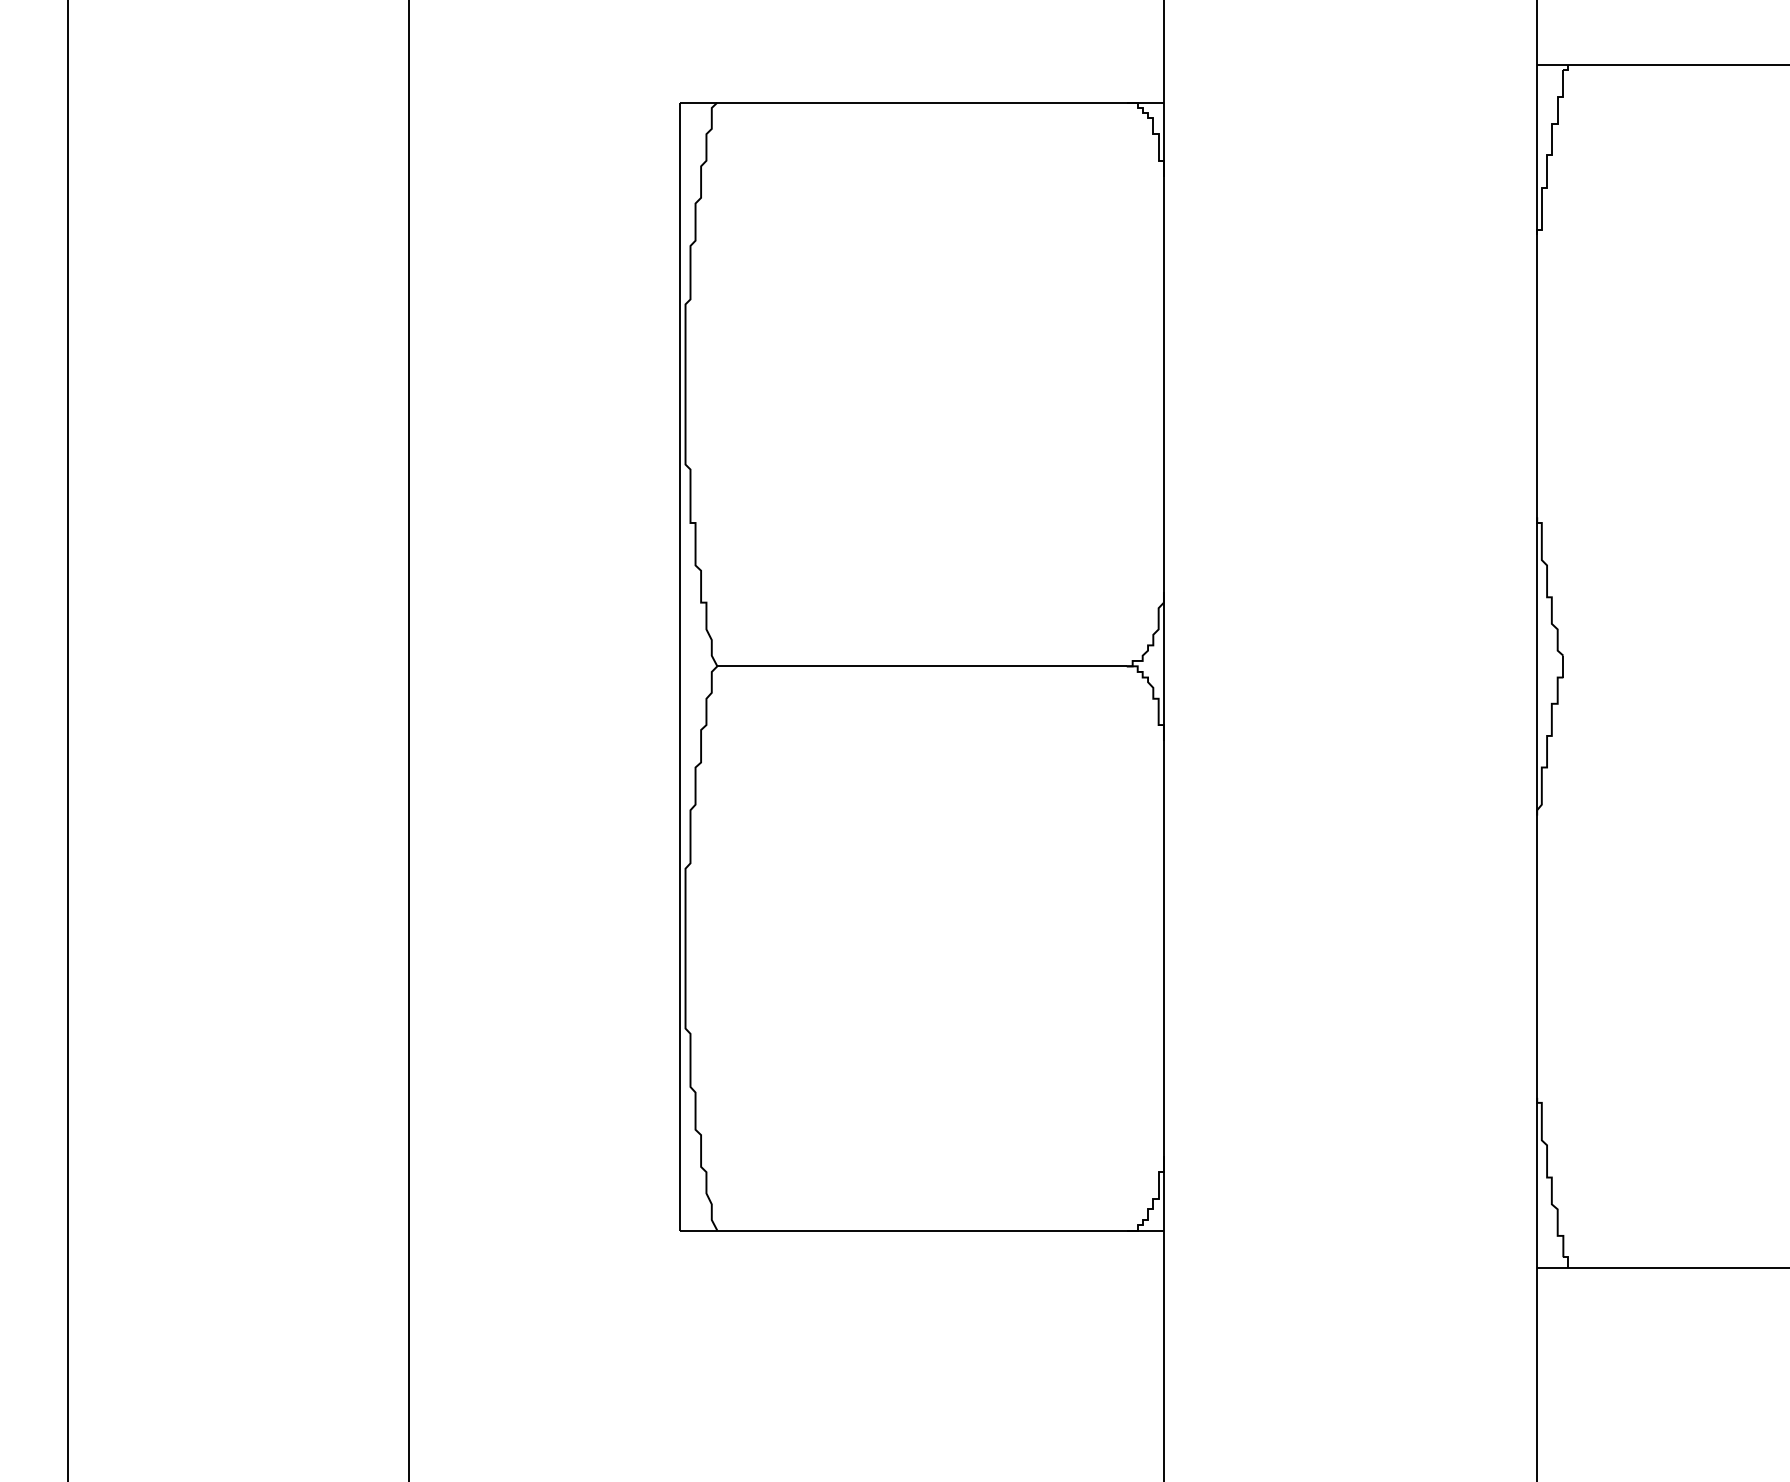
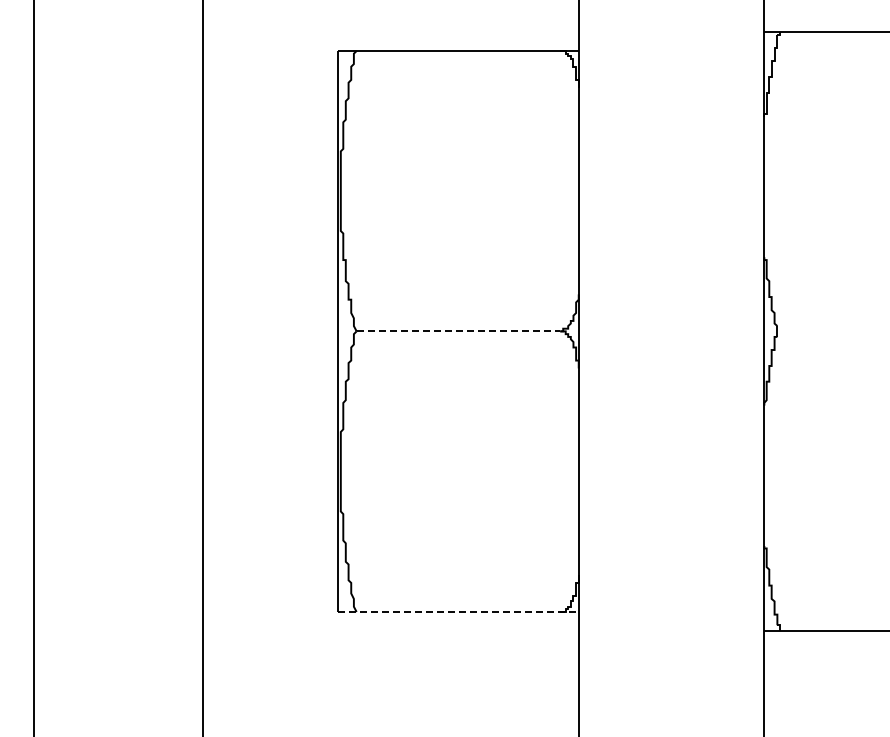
line: (922, 666) -> (458, 331), solid -> dashed
line: (922, 1229) -> (458, 611), solid -> dashed

